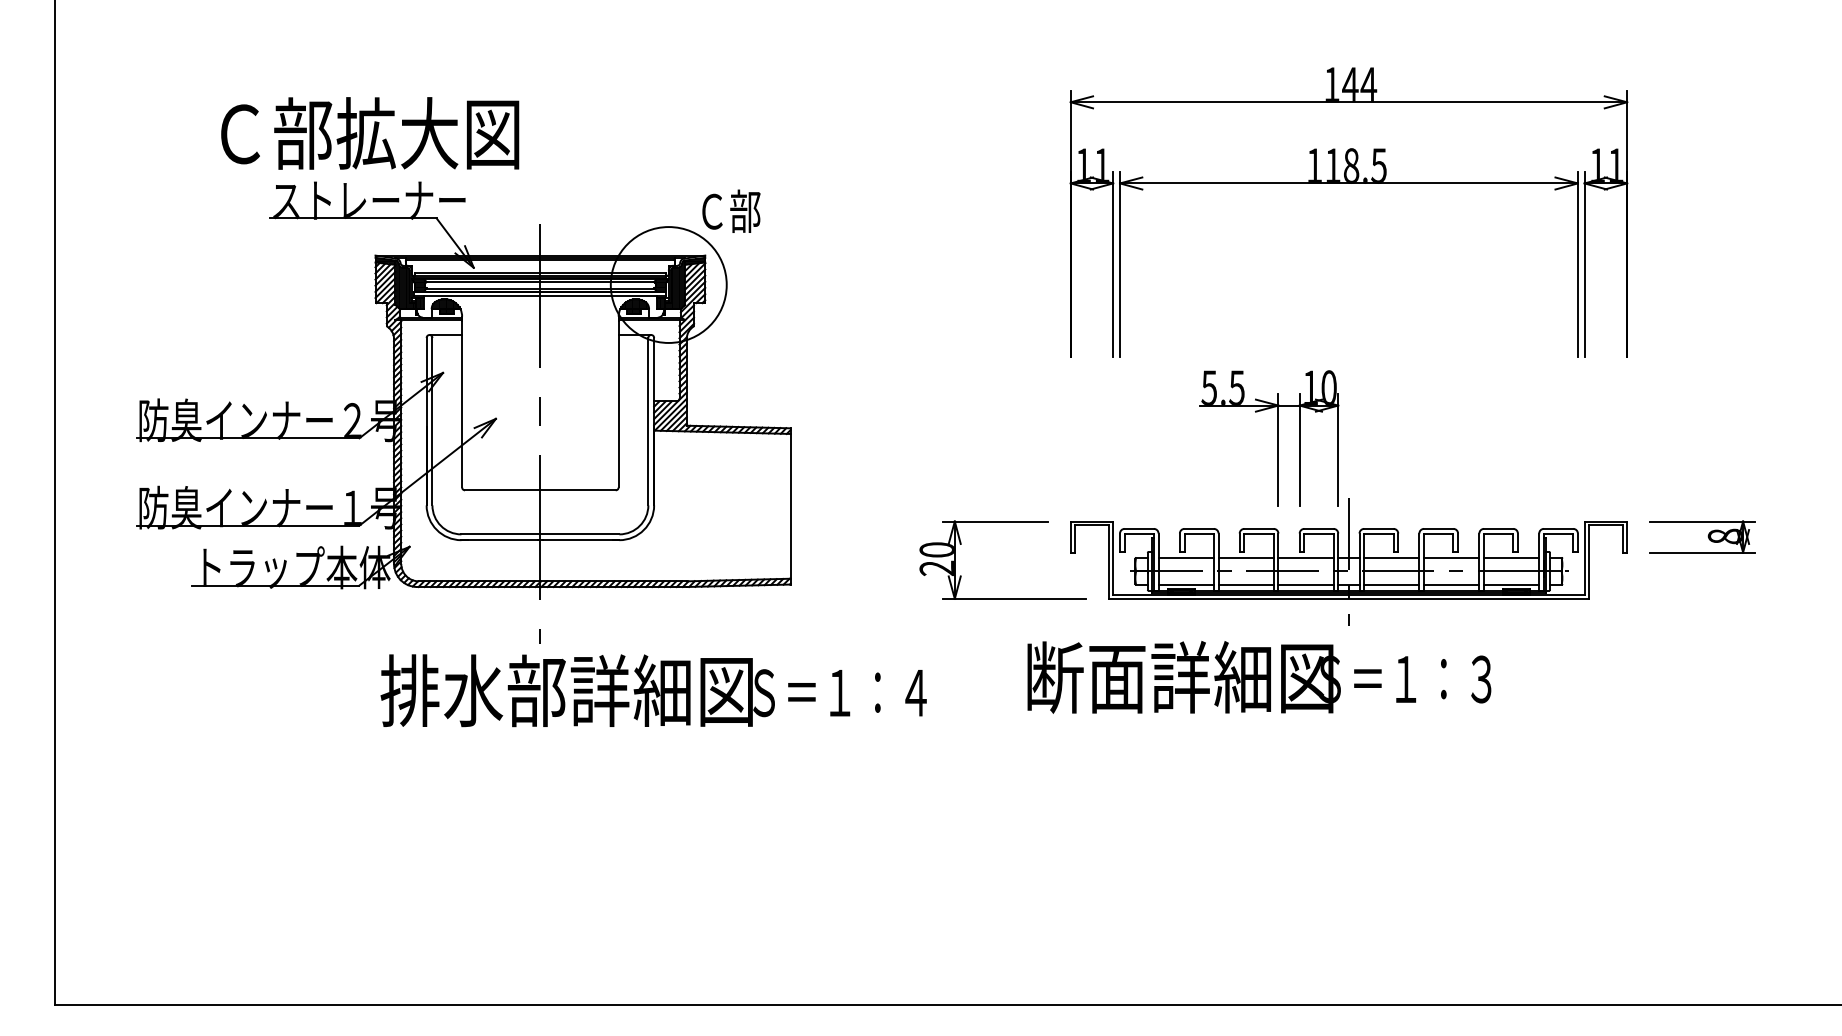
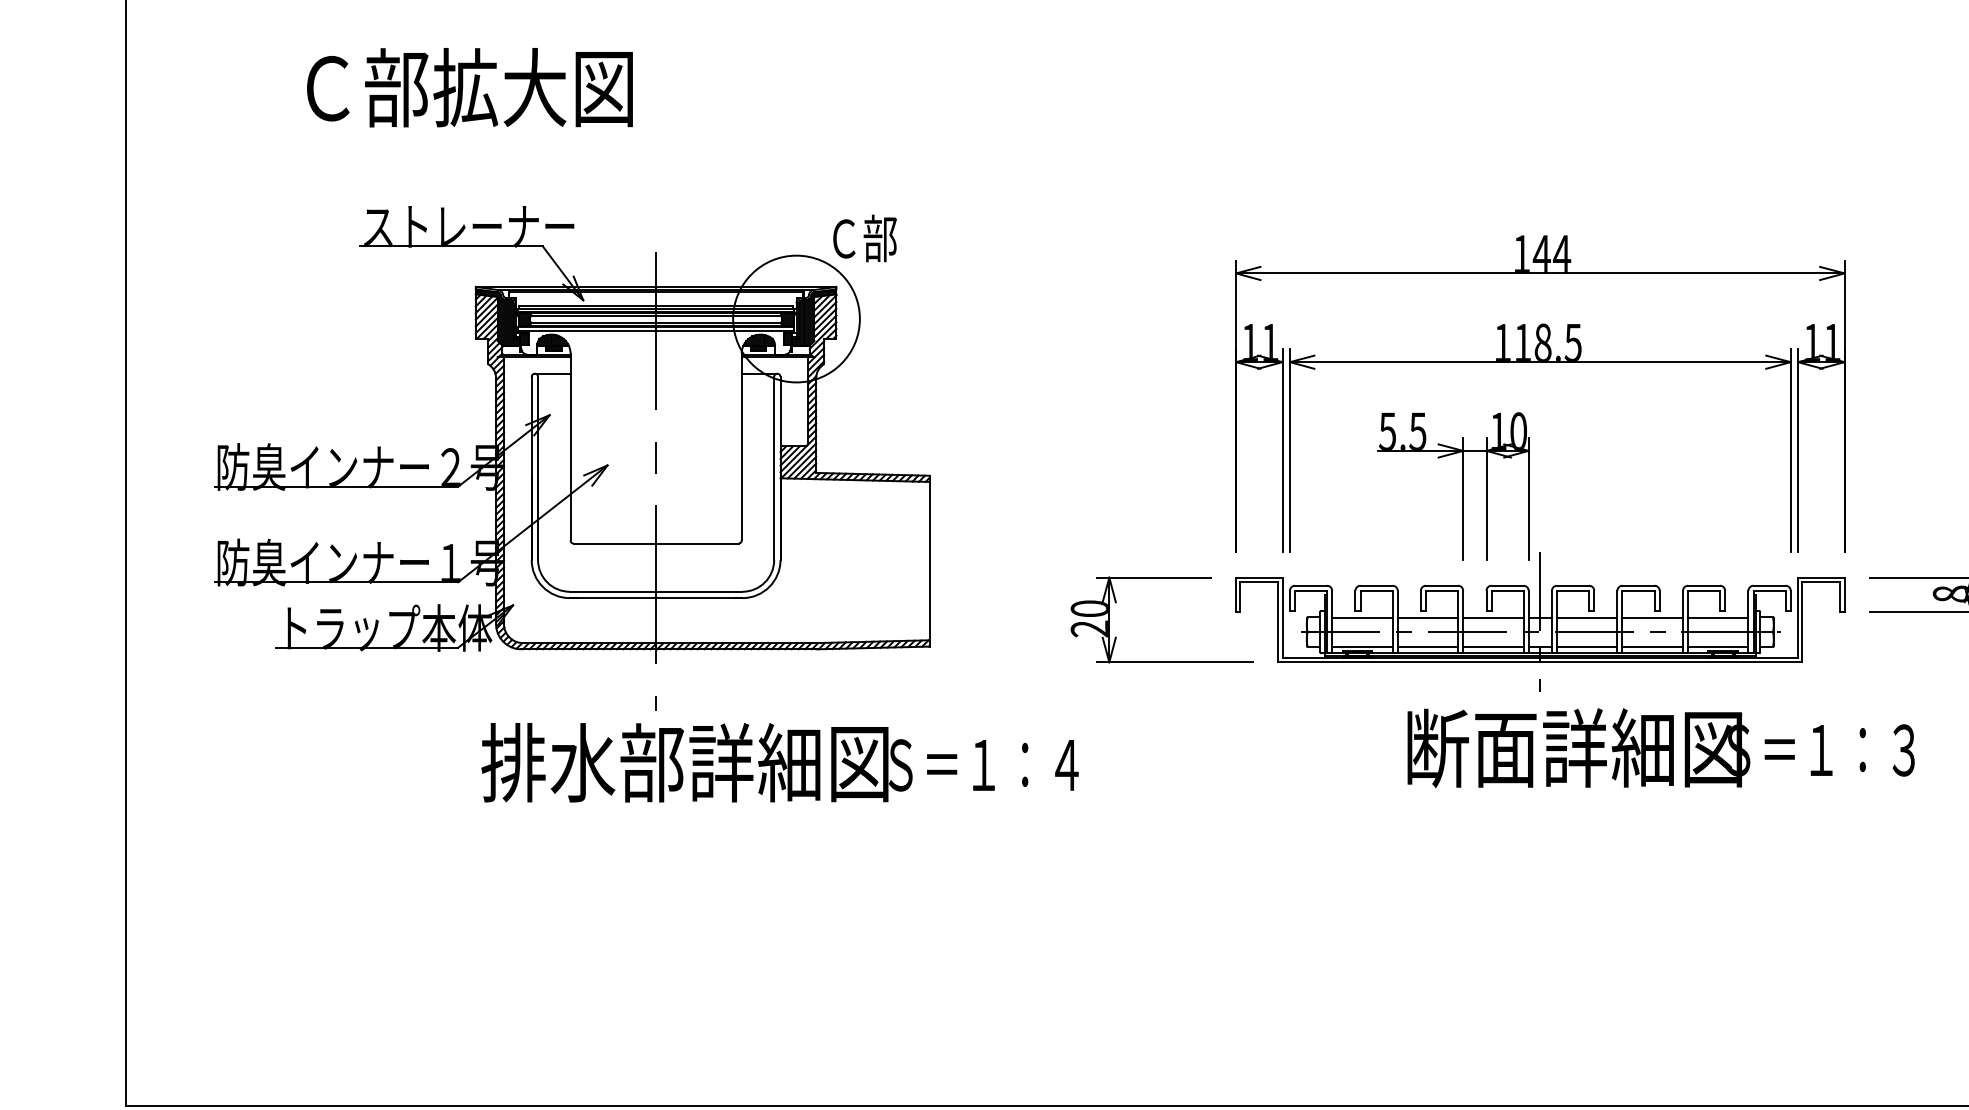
text: (370, 133) -> (470, 87), moved
part: (1348, 183) -> (1539, 362), moved
text: (1259, 677) -> (1661, 748), moved

